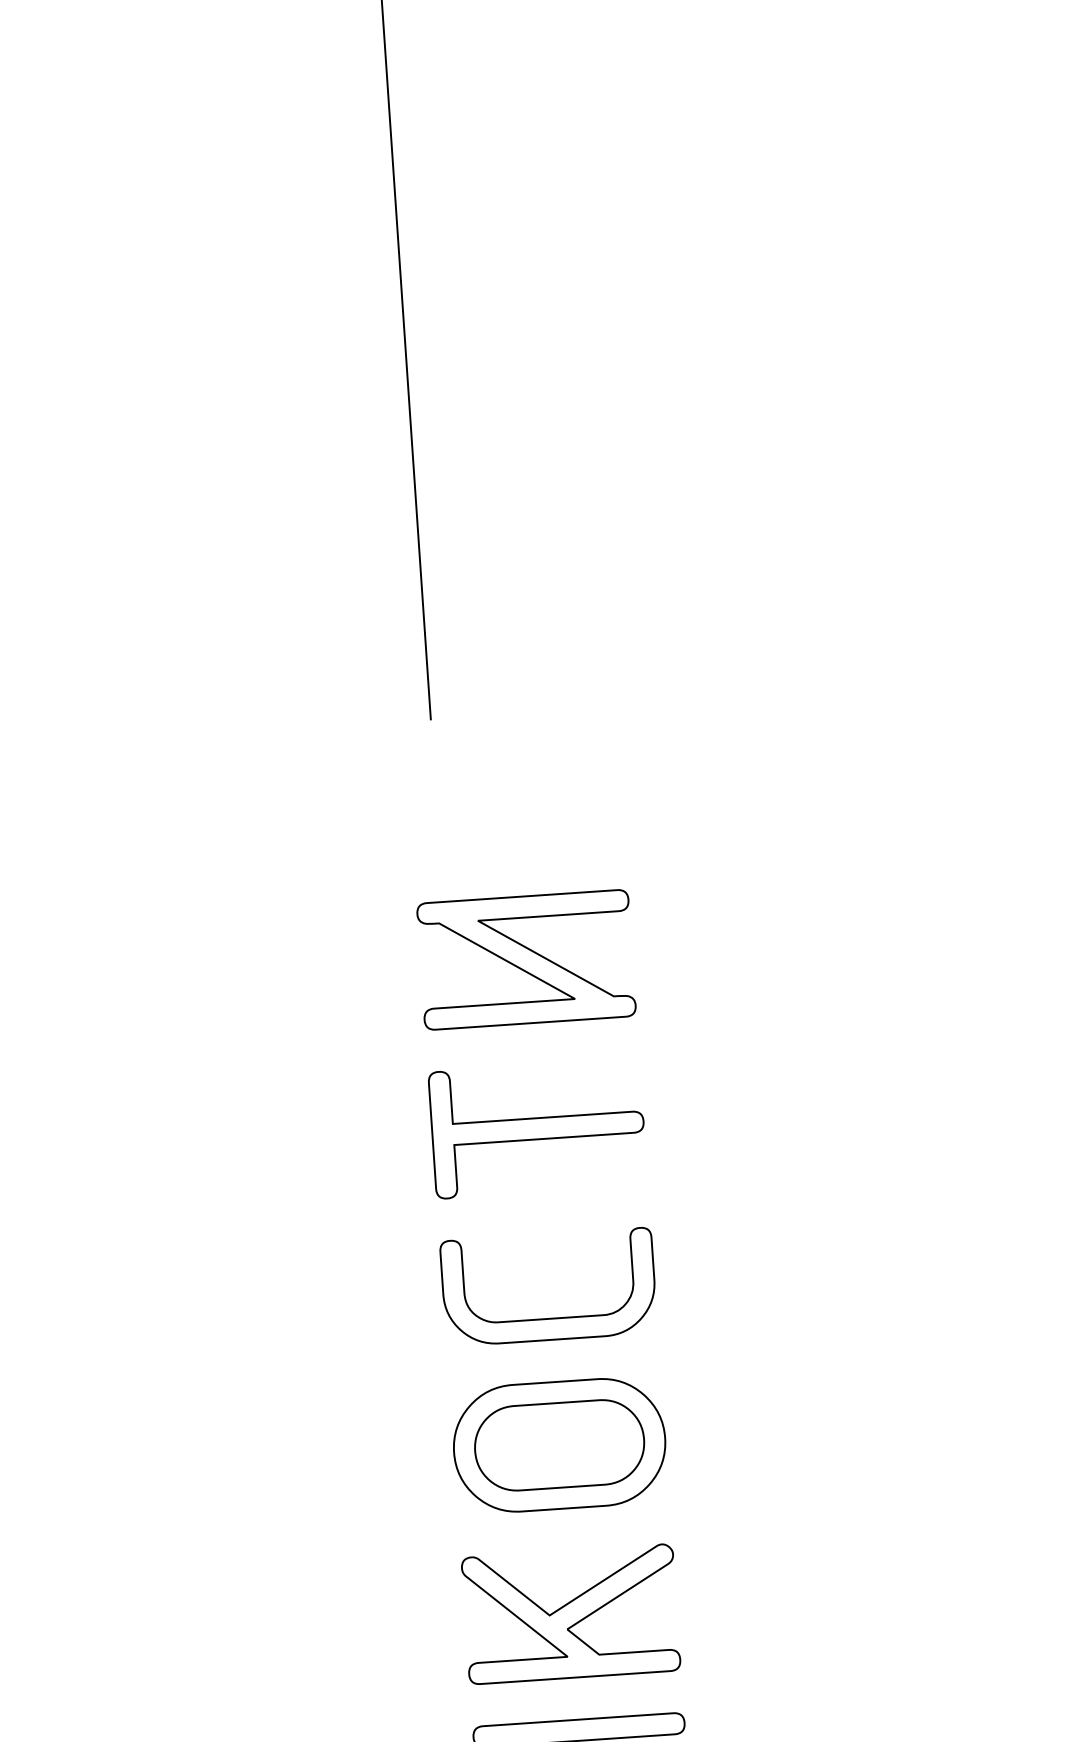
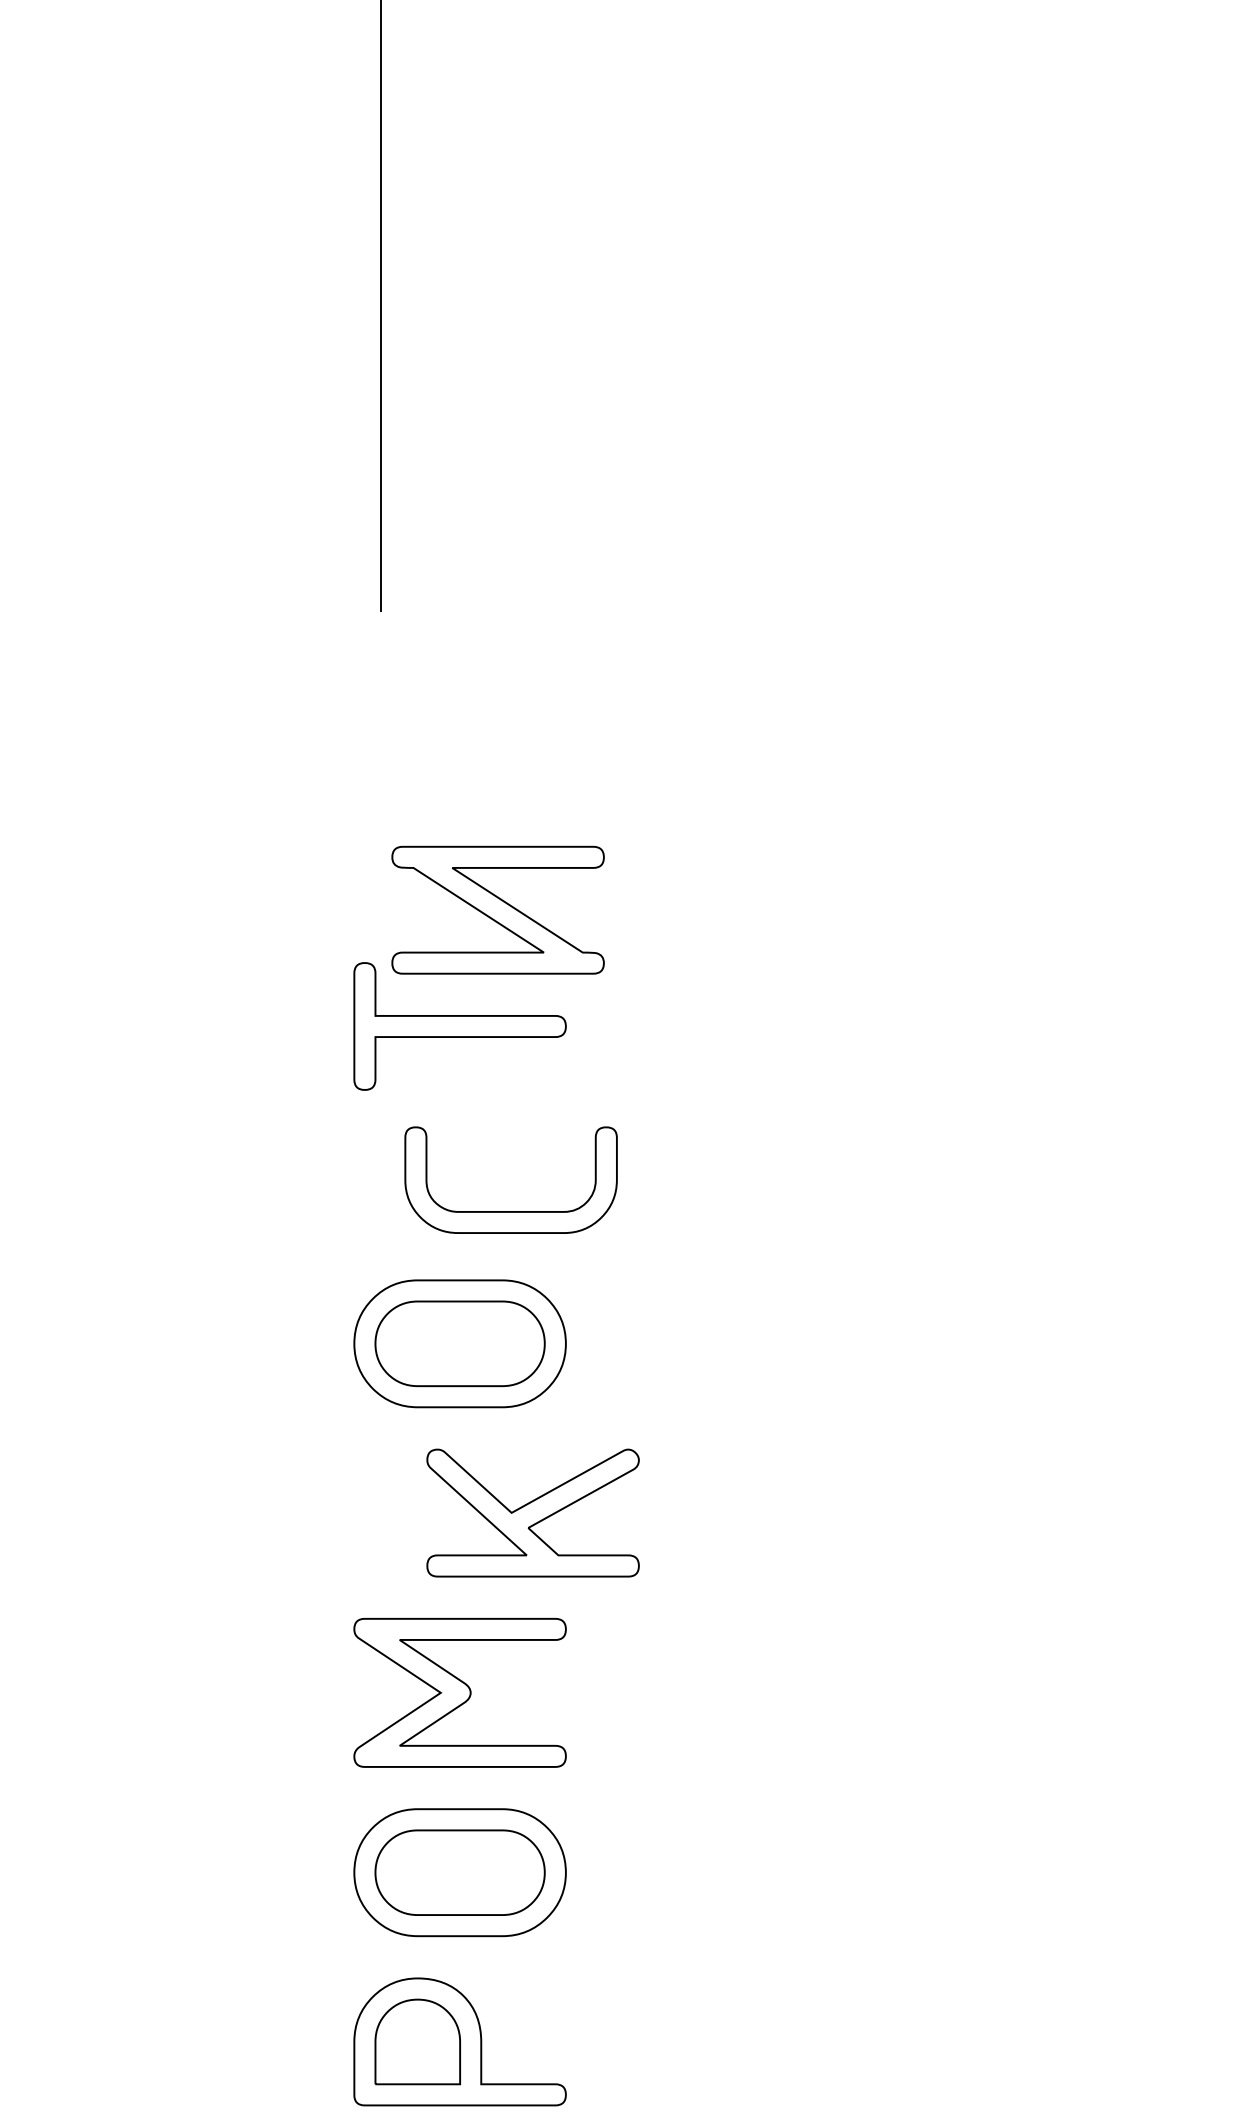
part: (525, 959) -> (497, 909), moved
part: (550, 1318) -> (510, 1211), moved
part: (570, 1613) -> (532, 1512), moved

